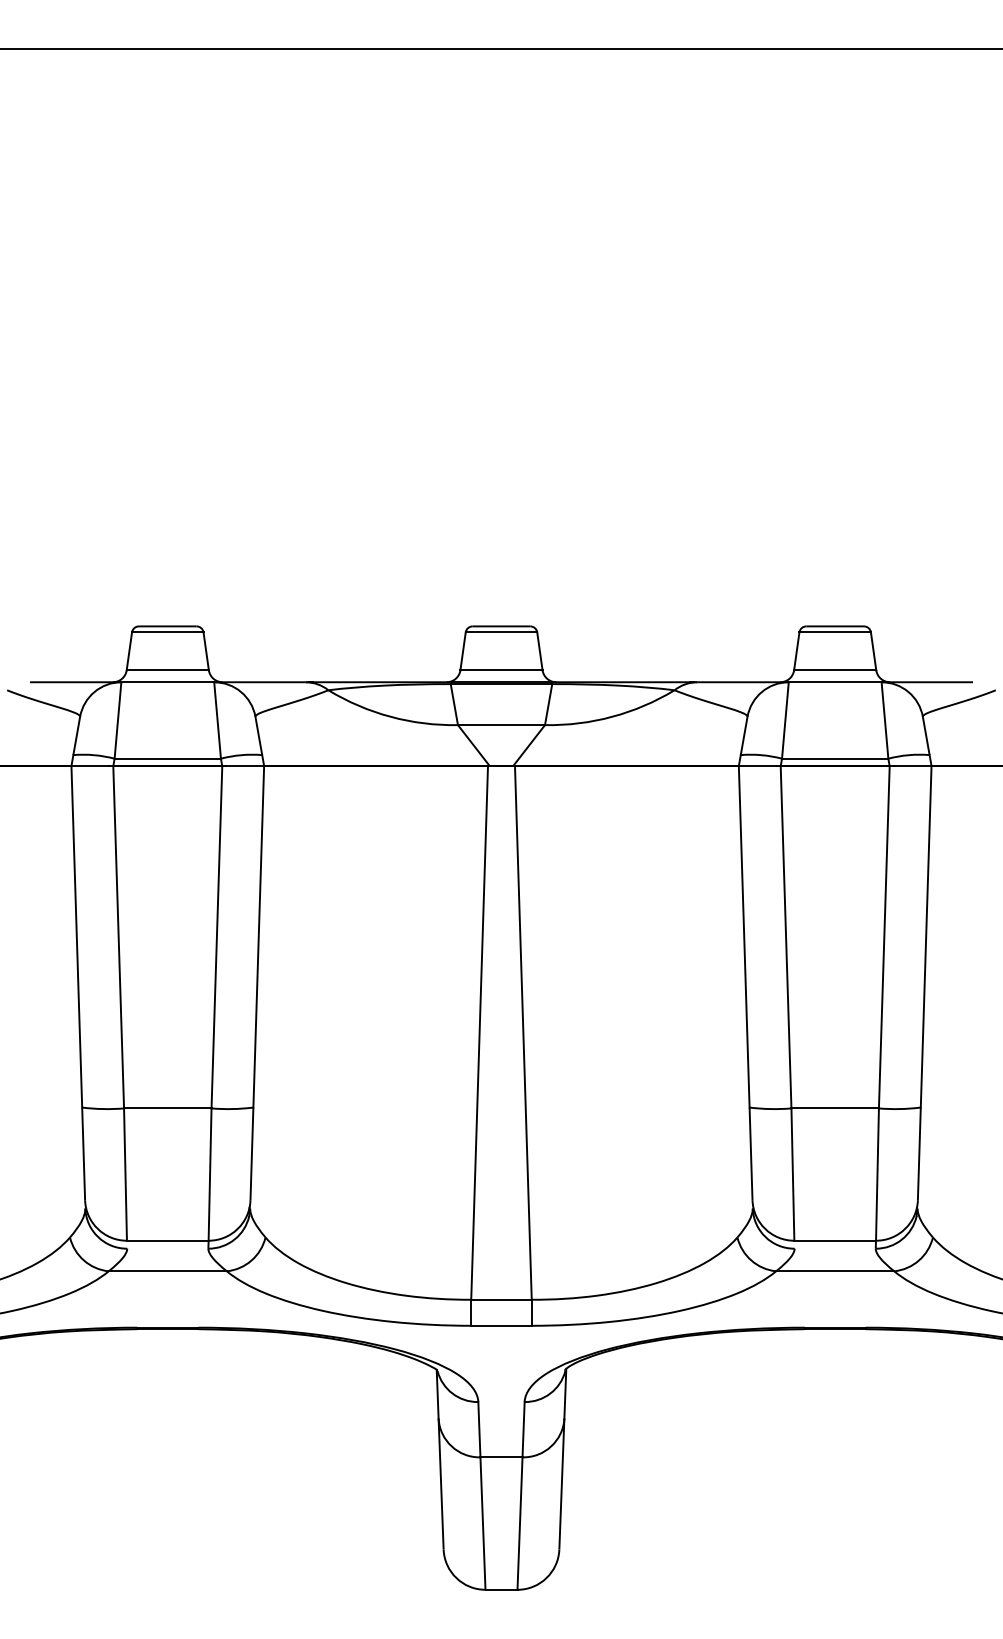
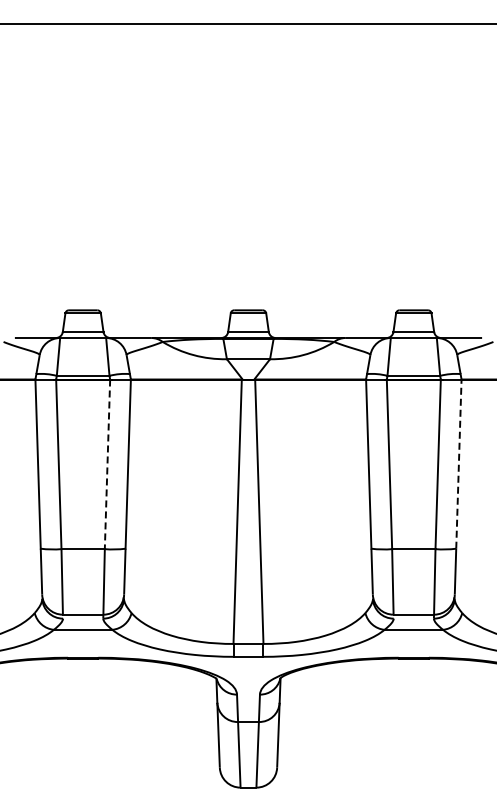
line: (216, 937) -> (107, 464), solid -> dashed
line: (925, 937) -> (458, 464), solid -> dashed

